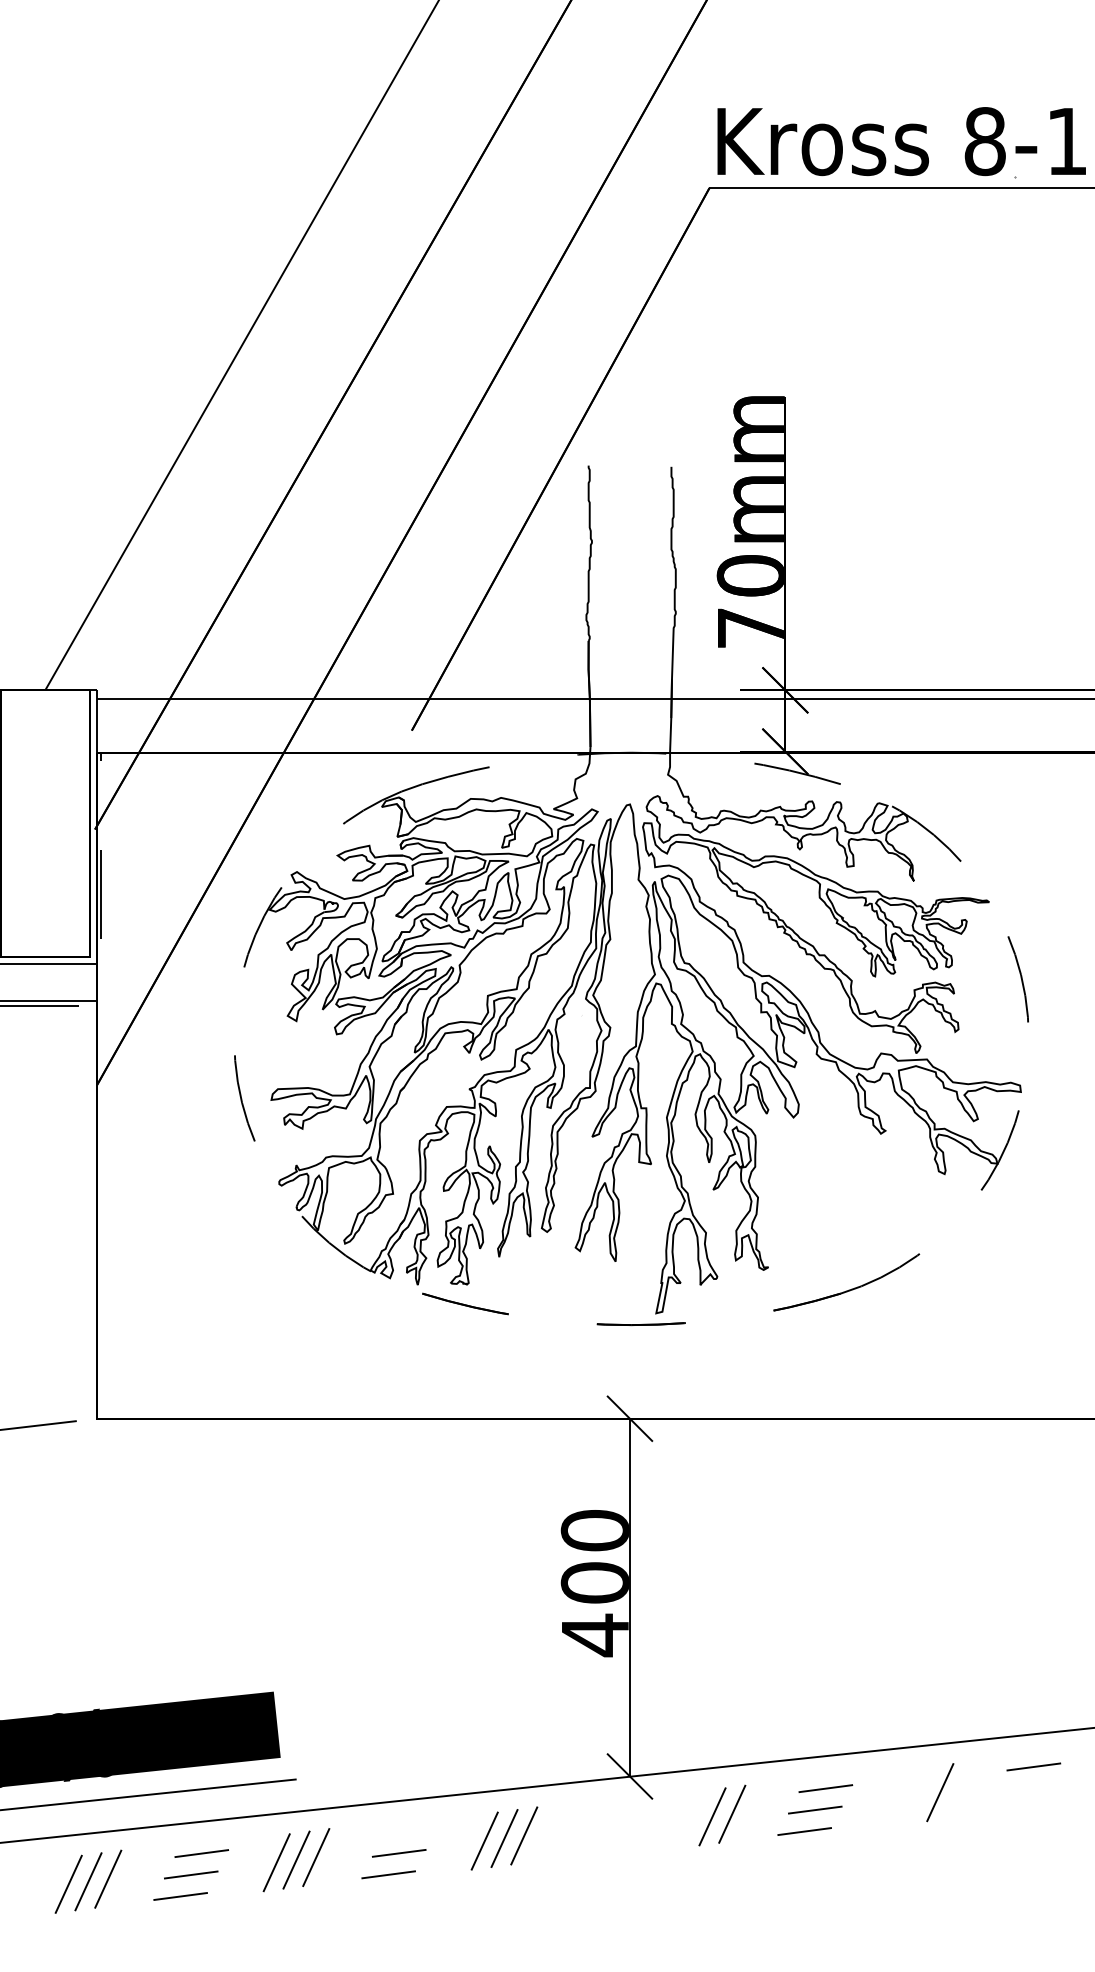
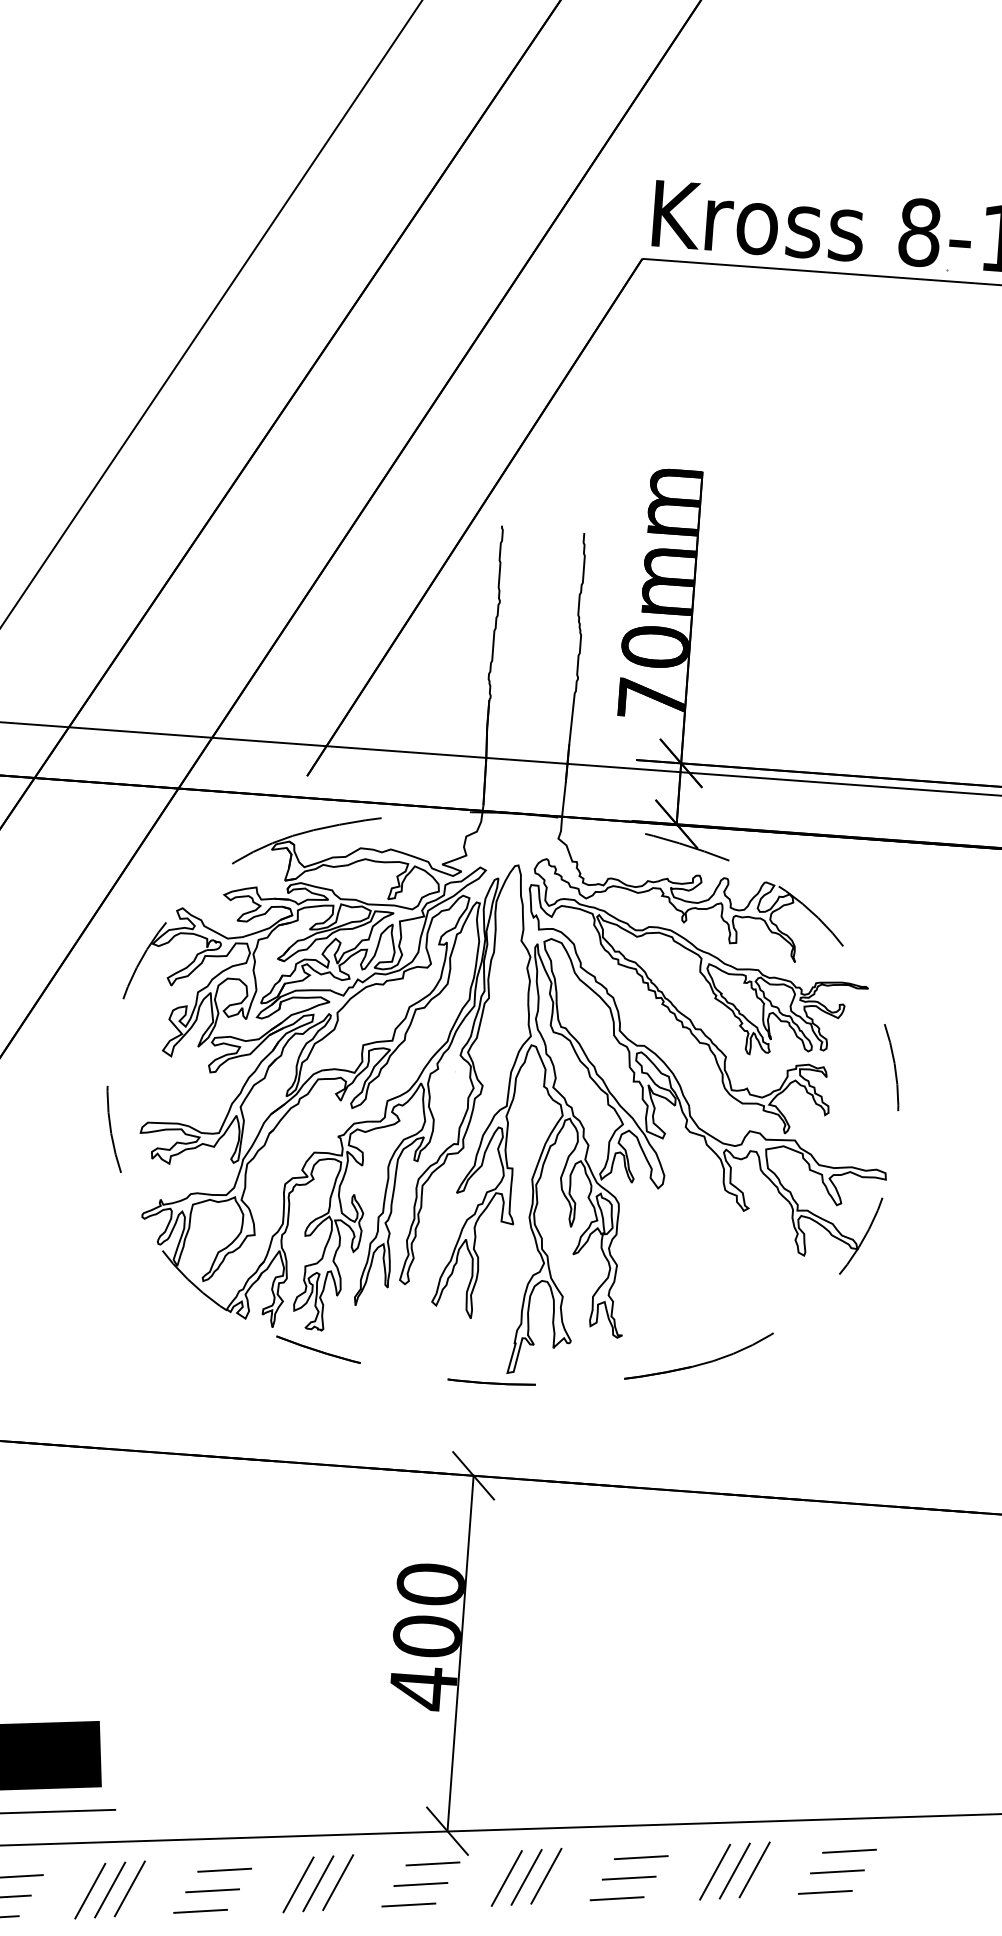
line: (1023, 1788) -> (837, 1871), added
line: (920, 1794) -> (734, 1870), added
line: (900, 1797) -> (714, 1871), added
line: (617, 1809) -> (432, 1863), added
line: (1012, 1809) -> (825, 1891), added
line: (692, 1818) -> (506, 1877), added
line: (409, 1831) -> (224, 1869), added
line: (606, 1831) -> (420, 1884), added
line: (596, 1852) -> (408, 1904), added

